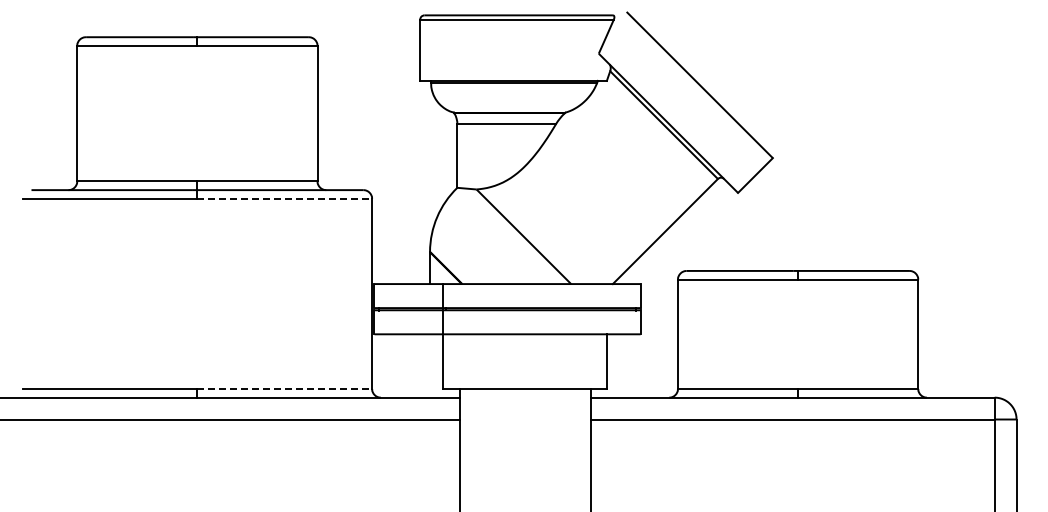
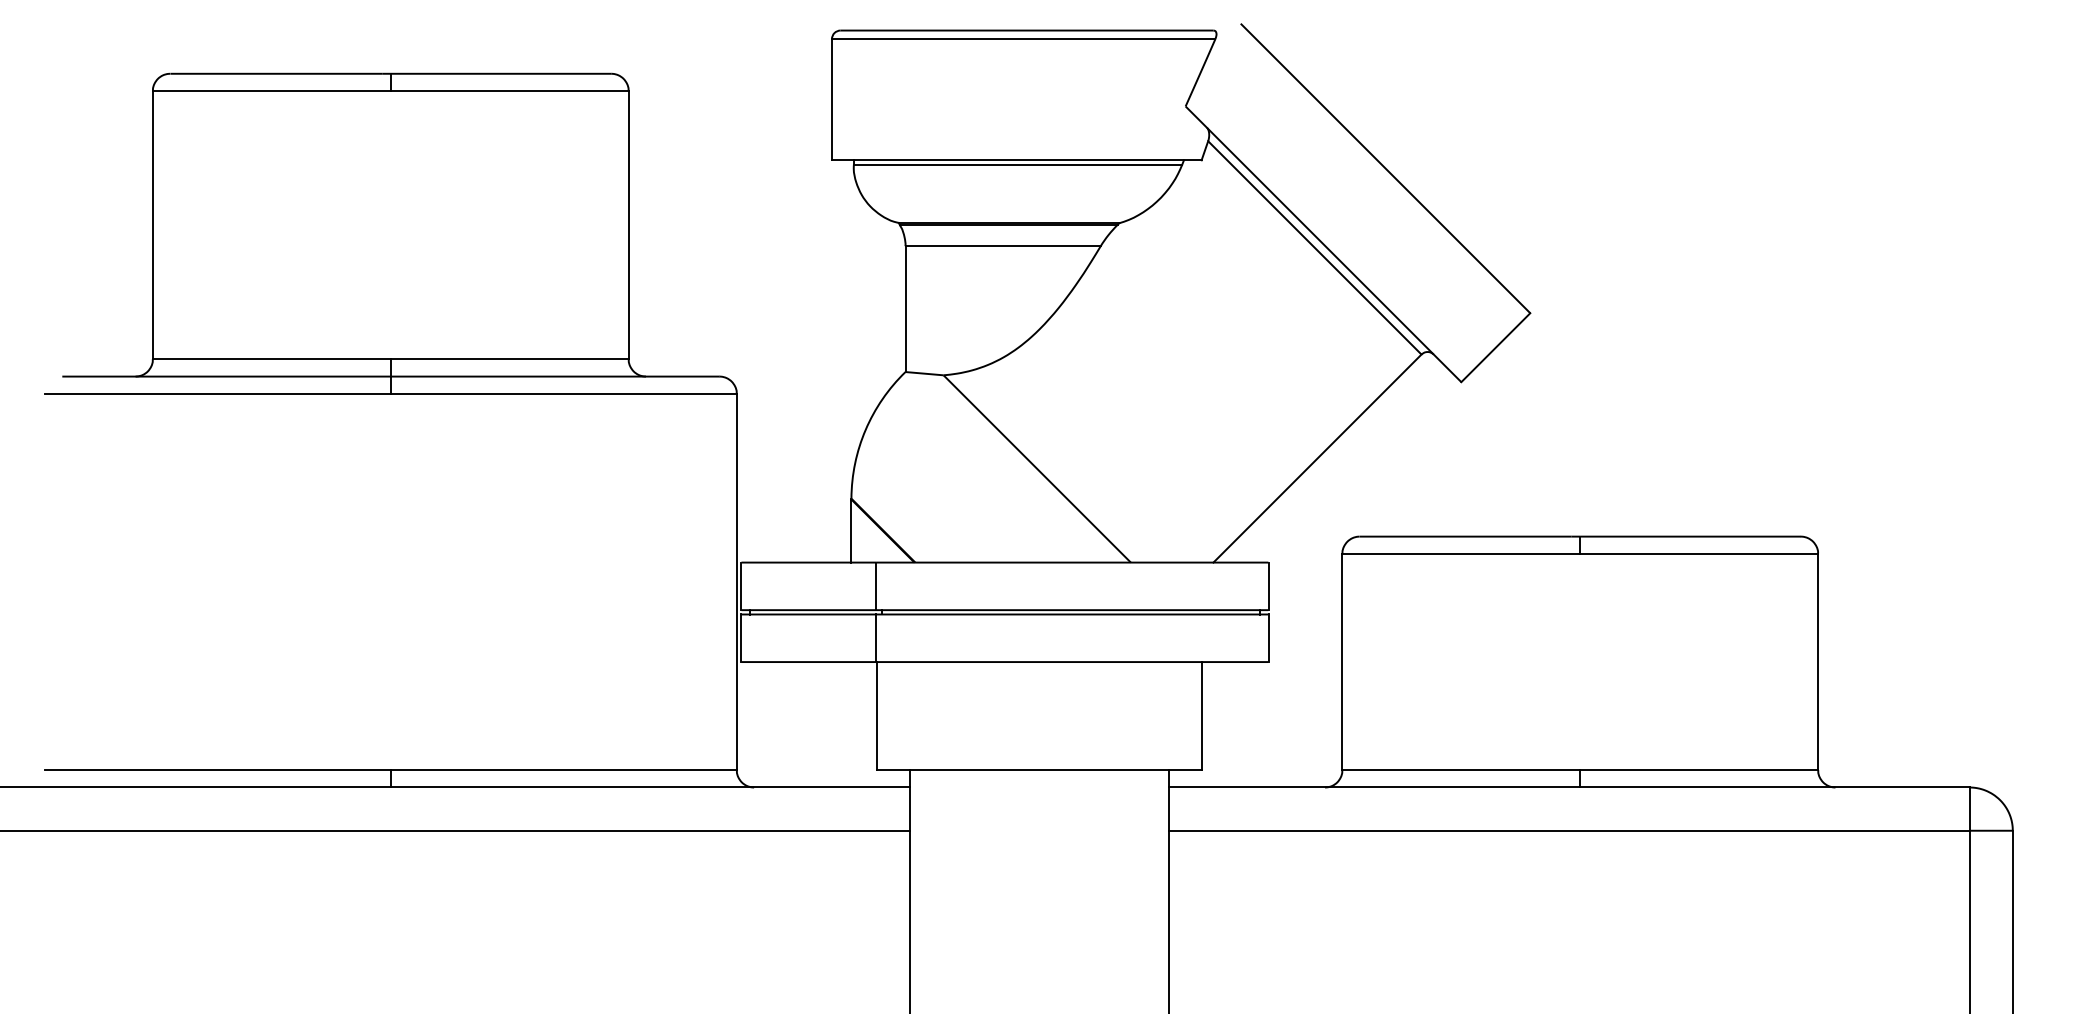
line: (285, 198) -> (565, 393), dashed -> solid
line: (285, 388) -> (565, 769), dashed -> solid

